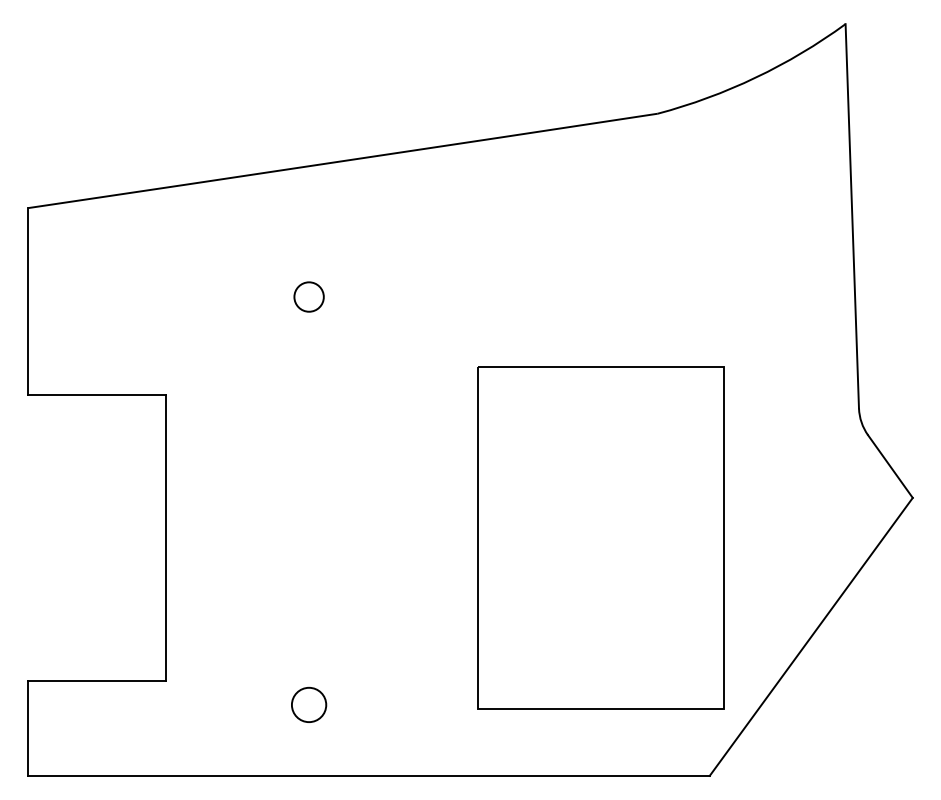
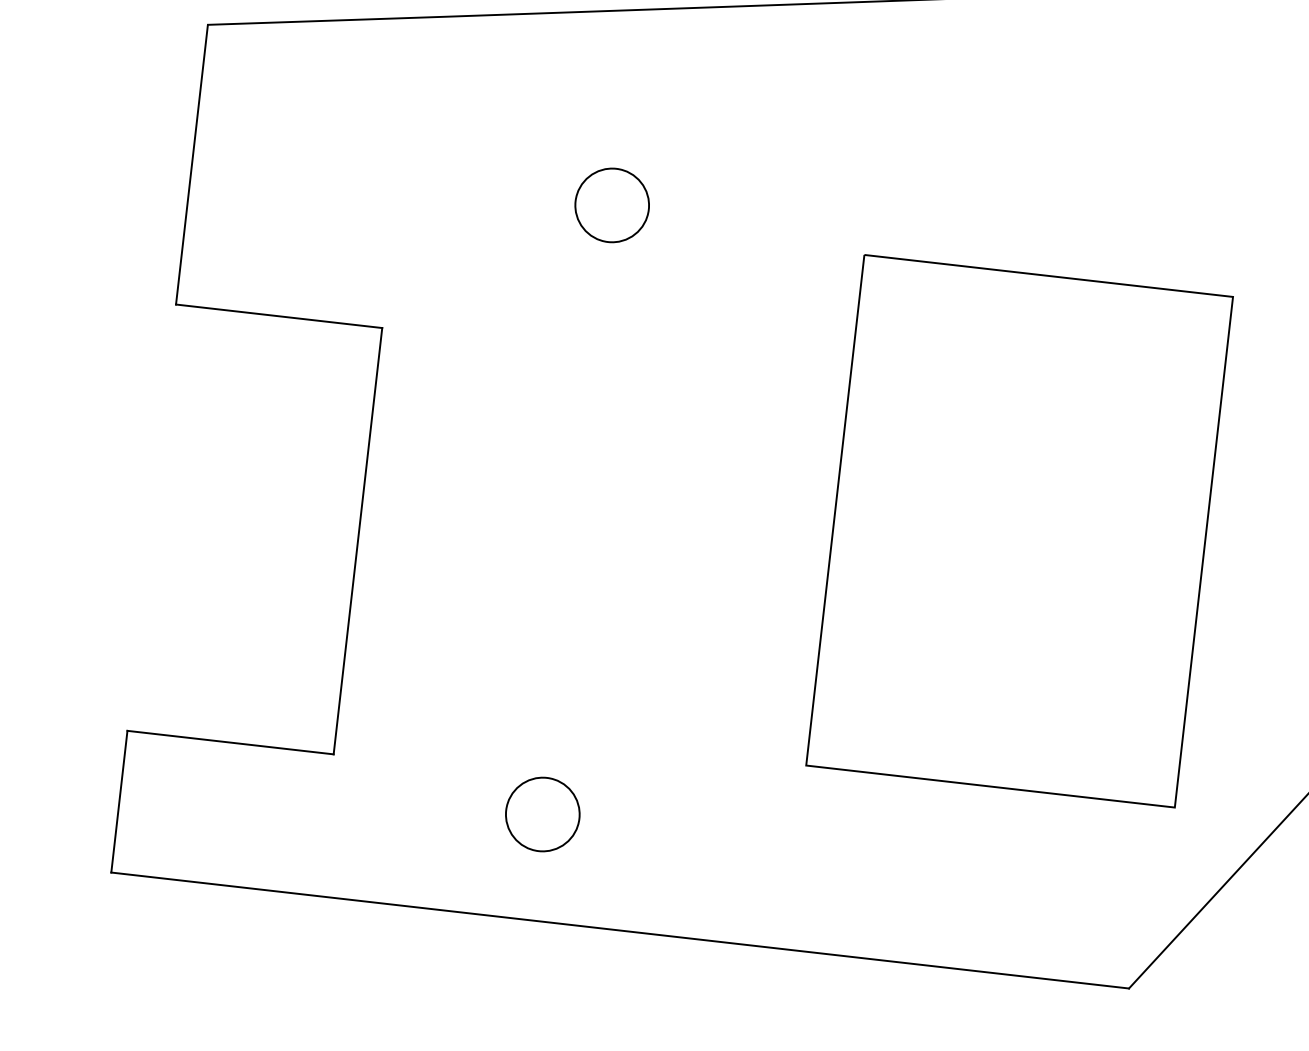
circle: (308, 296) -> (611, 204), size x1.67
part: (600, 537) -> (1018, 530), moved
circle: (308, 704) -> (541, 813), size x1.43

